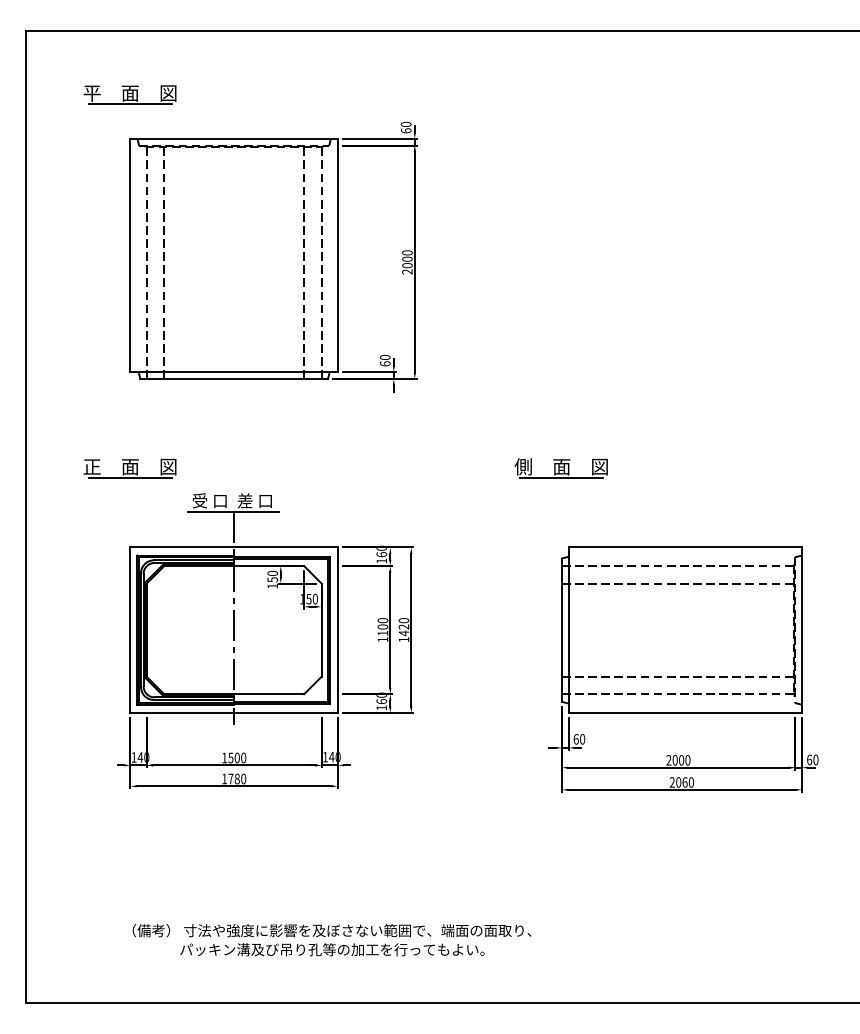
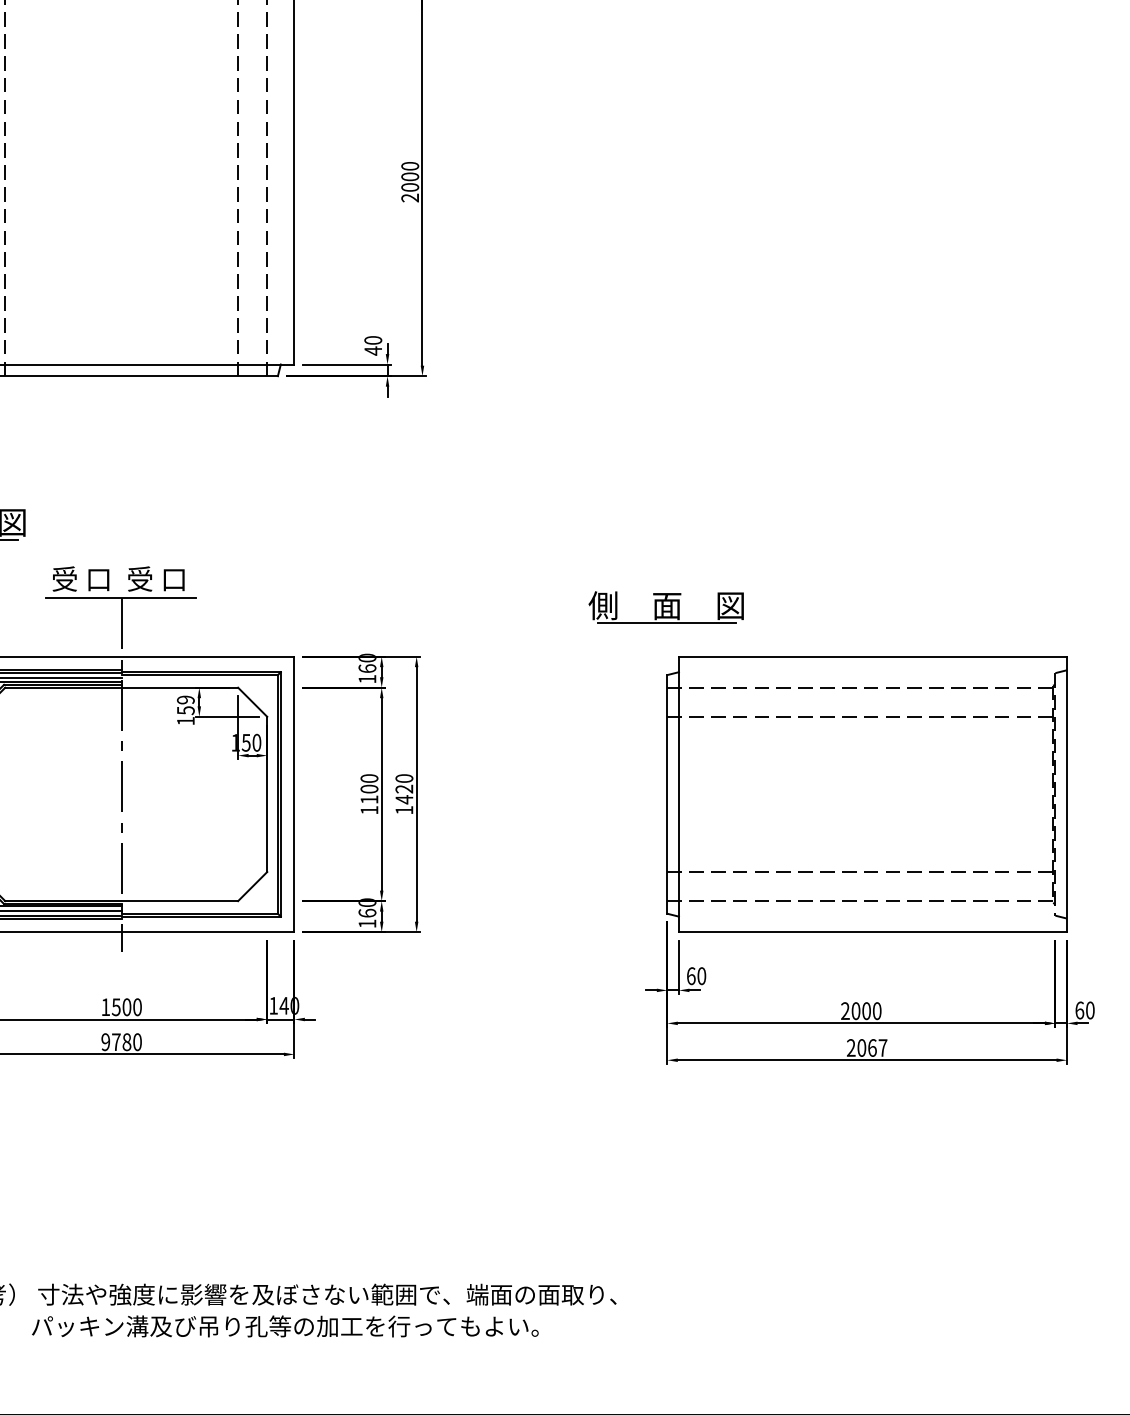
text: (384, 363) -> (372, 350), 60 -> 40
part: (560, 468) -> (665, 608), moved
text: (244, 500) -> (138, 578), 差 口 -> 受 口
text: (272, 573) -> (185, 700), 150 -> 159
text: (224, 778) -> (105, 1041), 1780 -> 9780
text: (690, 782) -> (881, 1048), 2060 -> 2067

